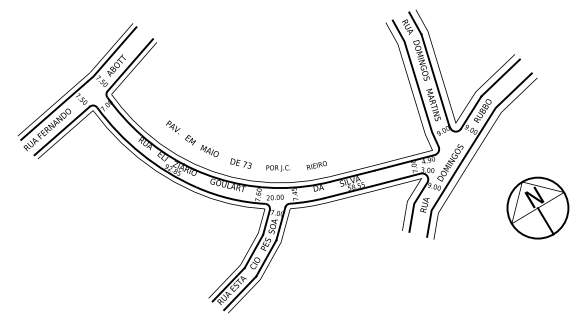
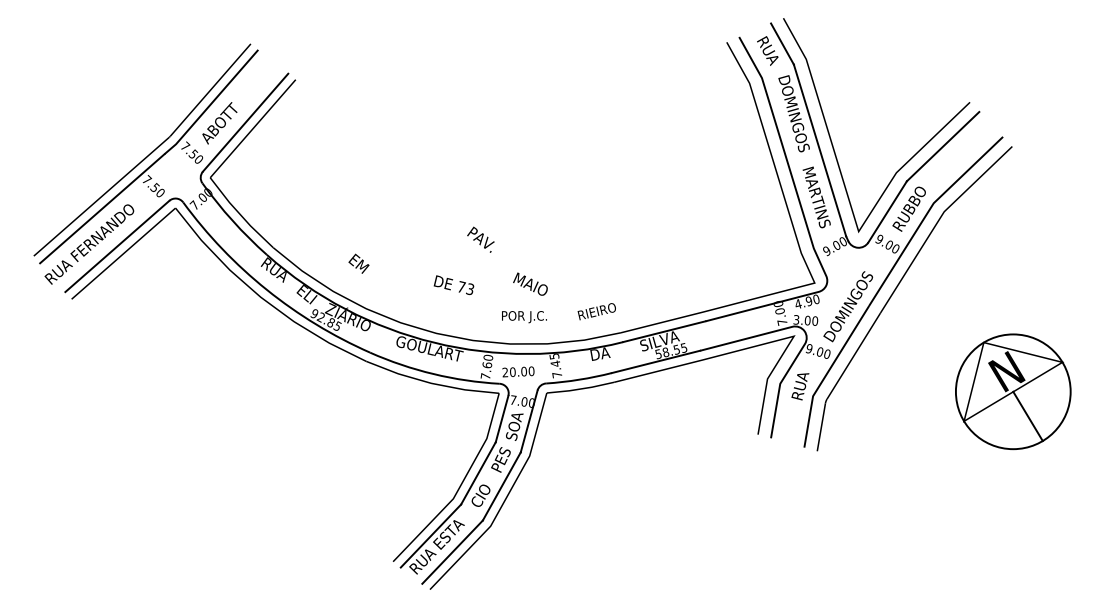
text: (173, 127) -> (481, 239), moved
text: (209, 151) -> (530, 285), moved
text: (240, 163) -> (453, 285), moved

